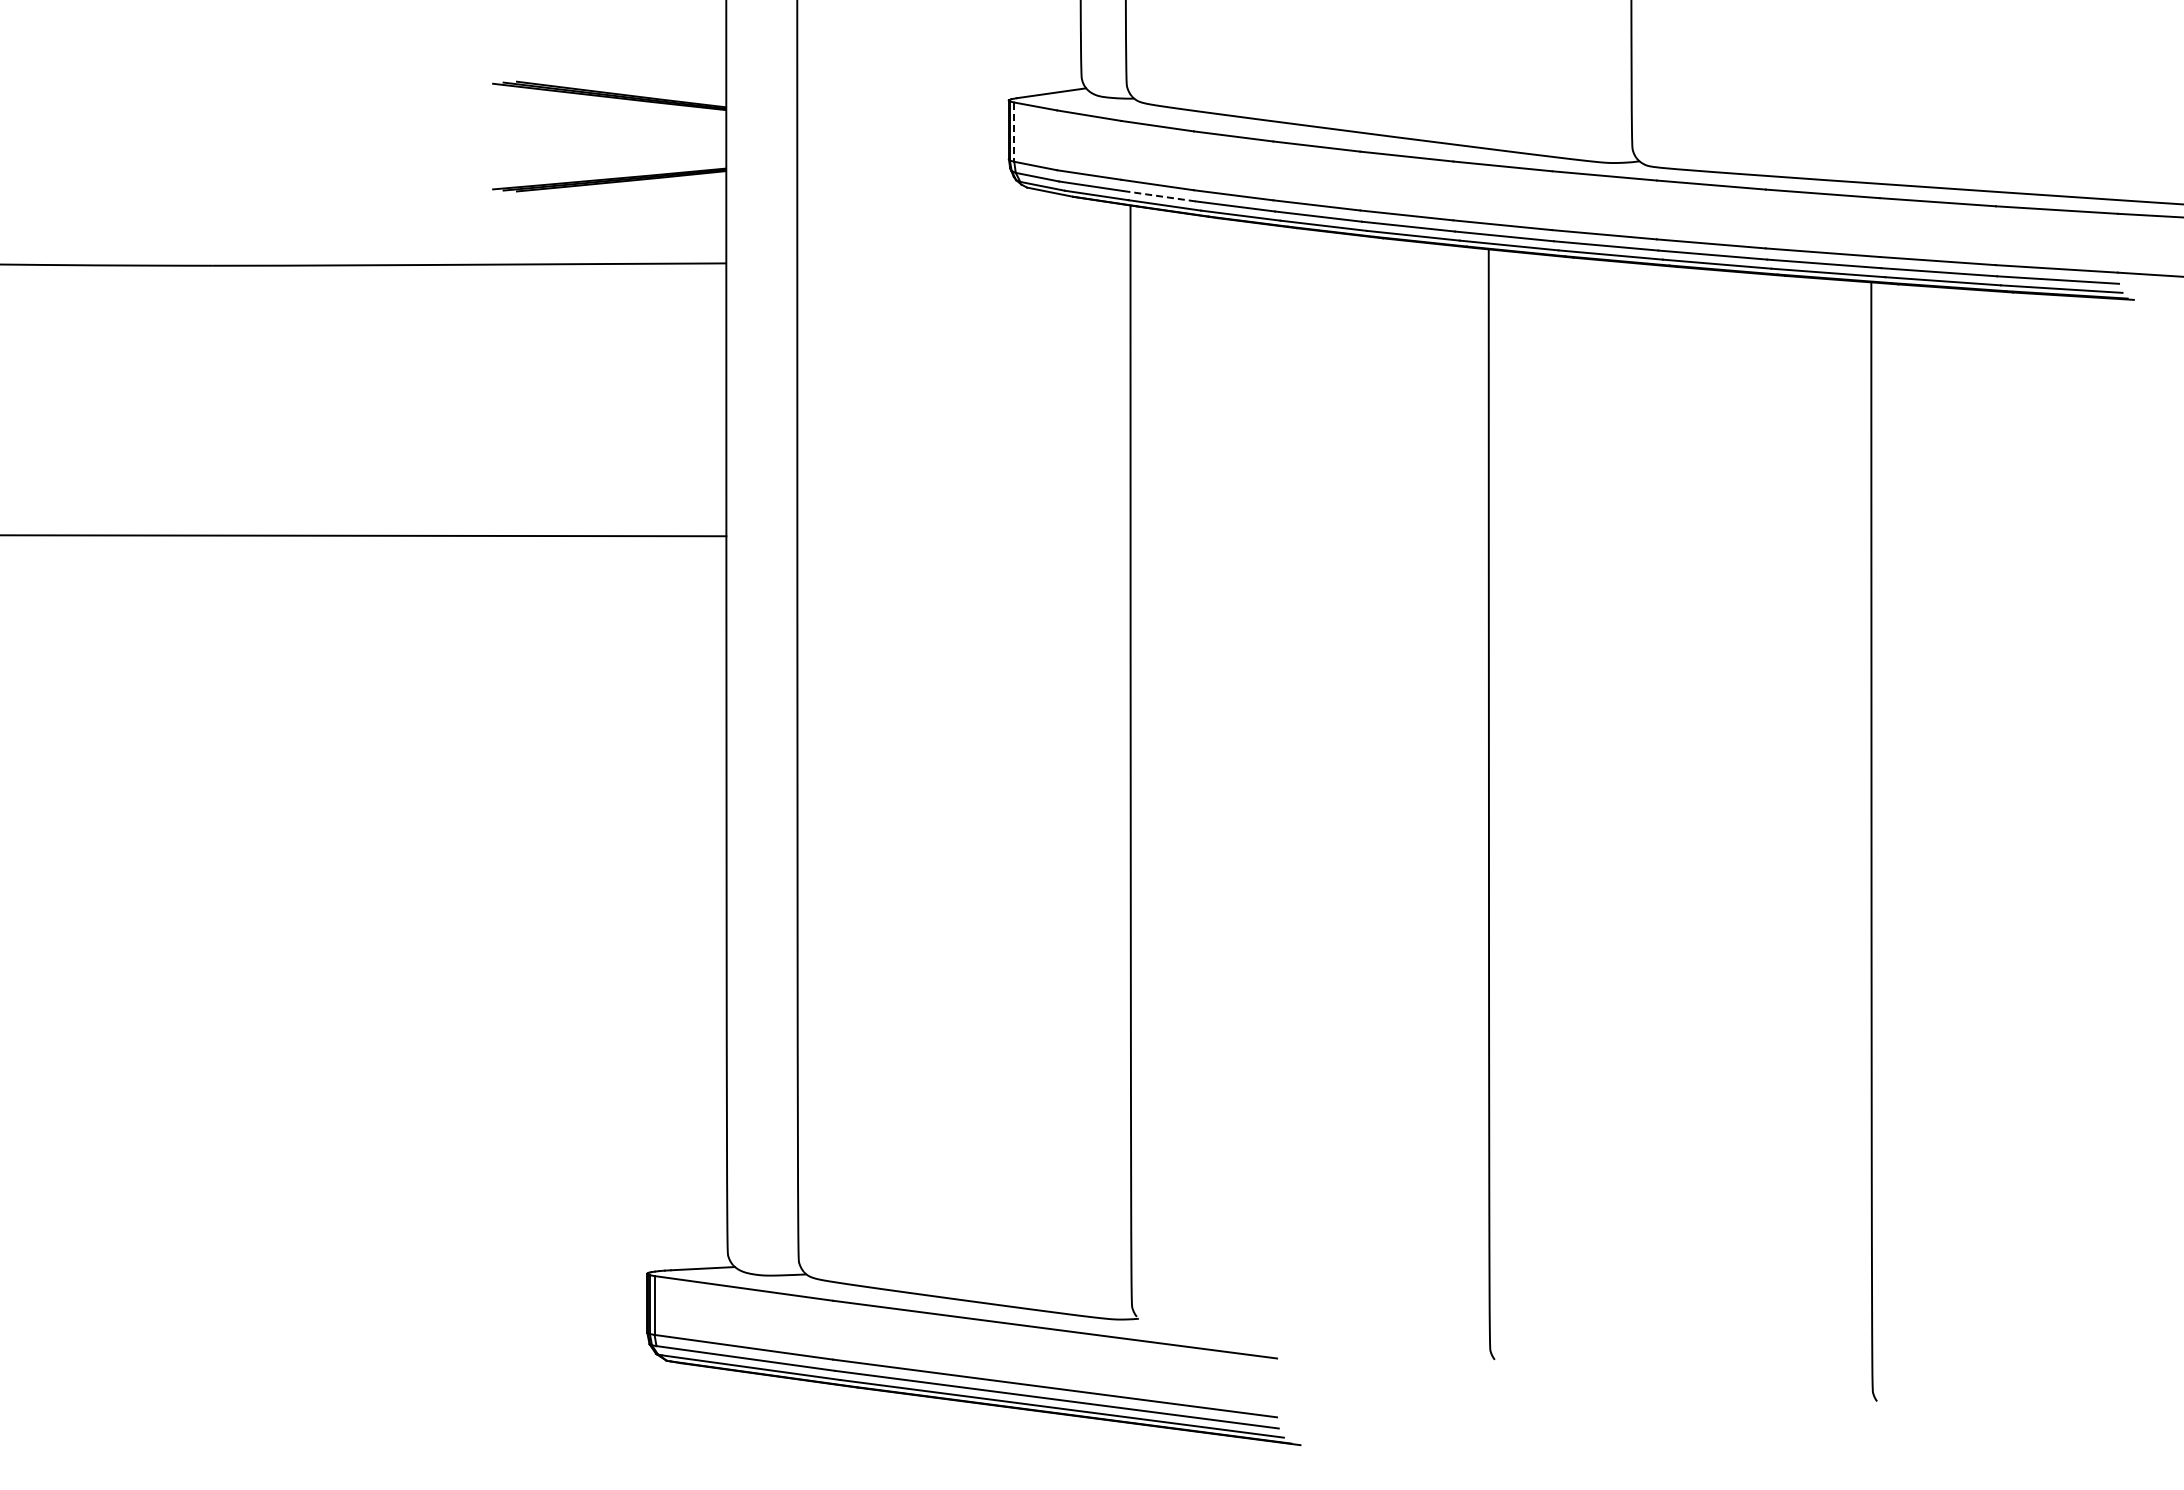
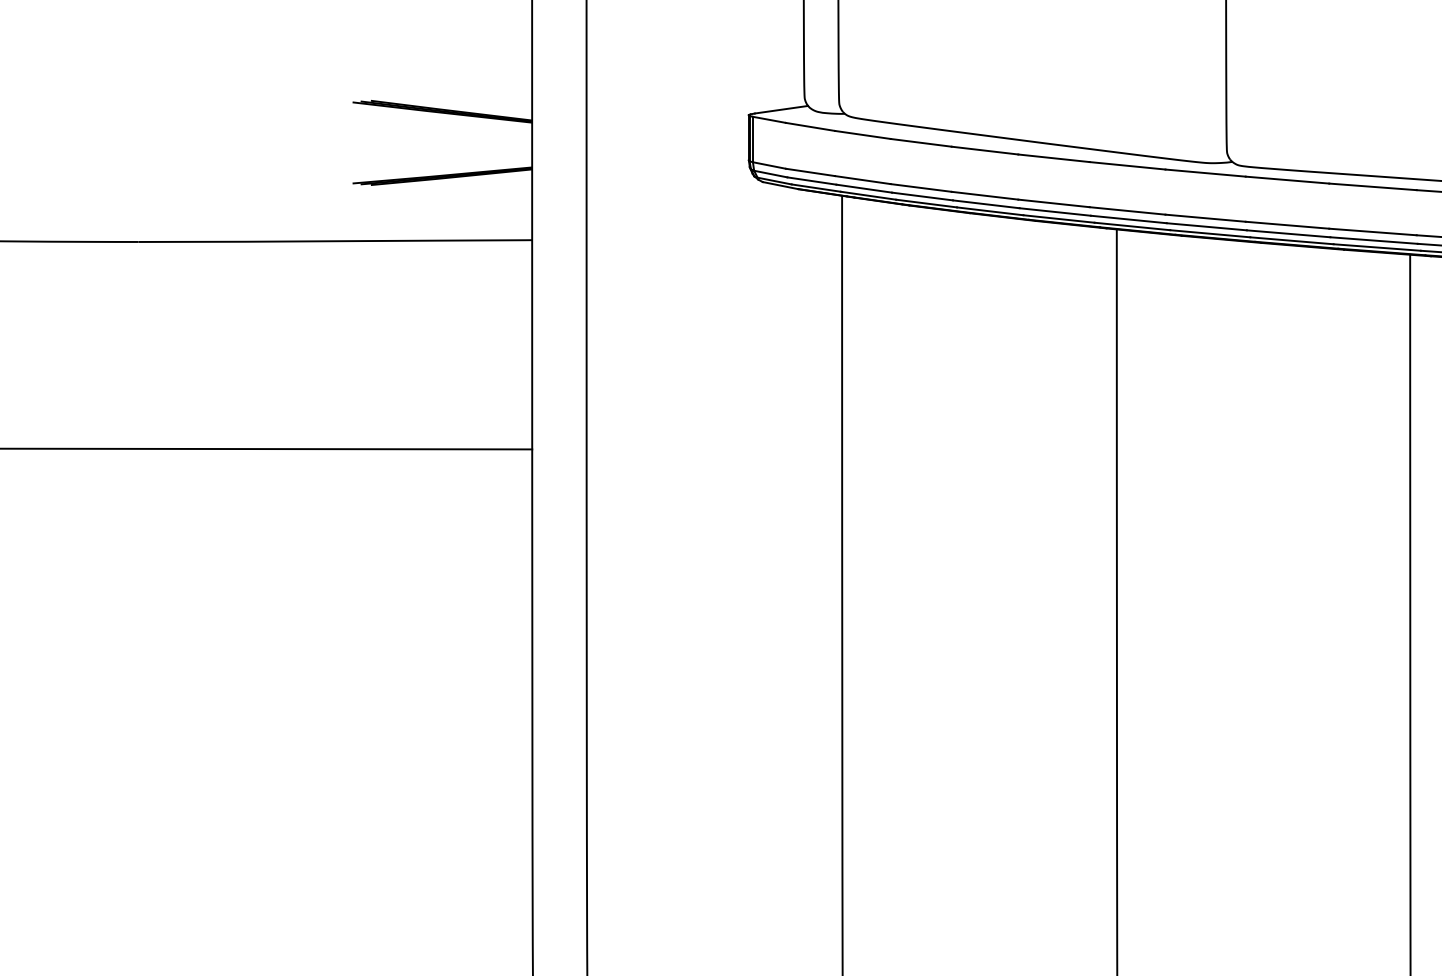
line: (1014, 132) -> (753, 139), dashed -> solid
line: (1159, 196) -> (864, 188), dashed -> solid

